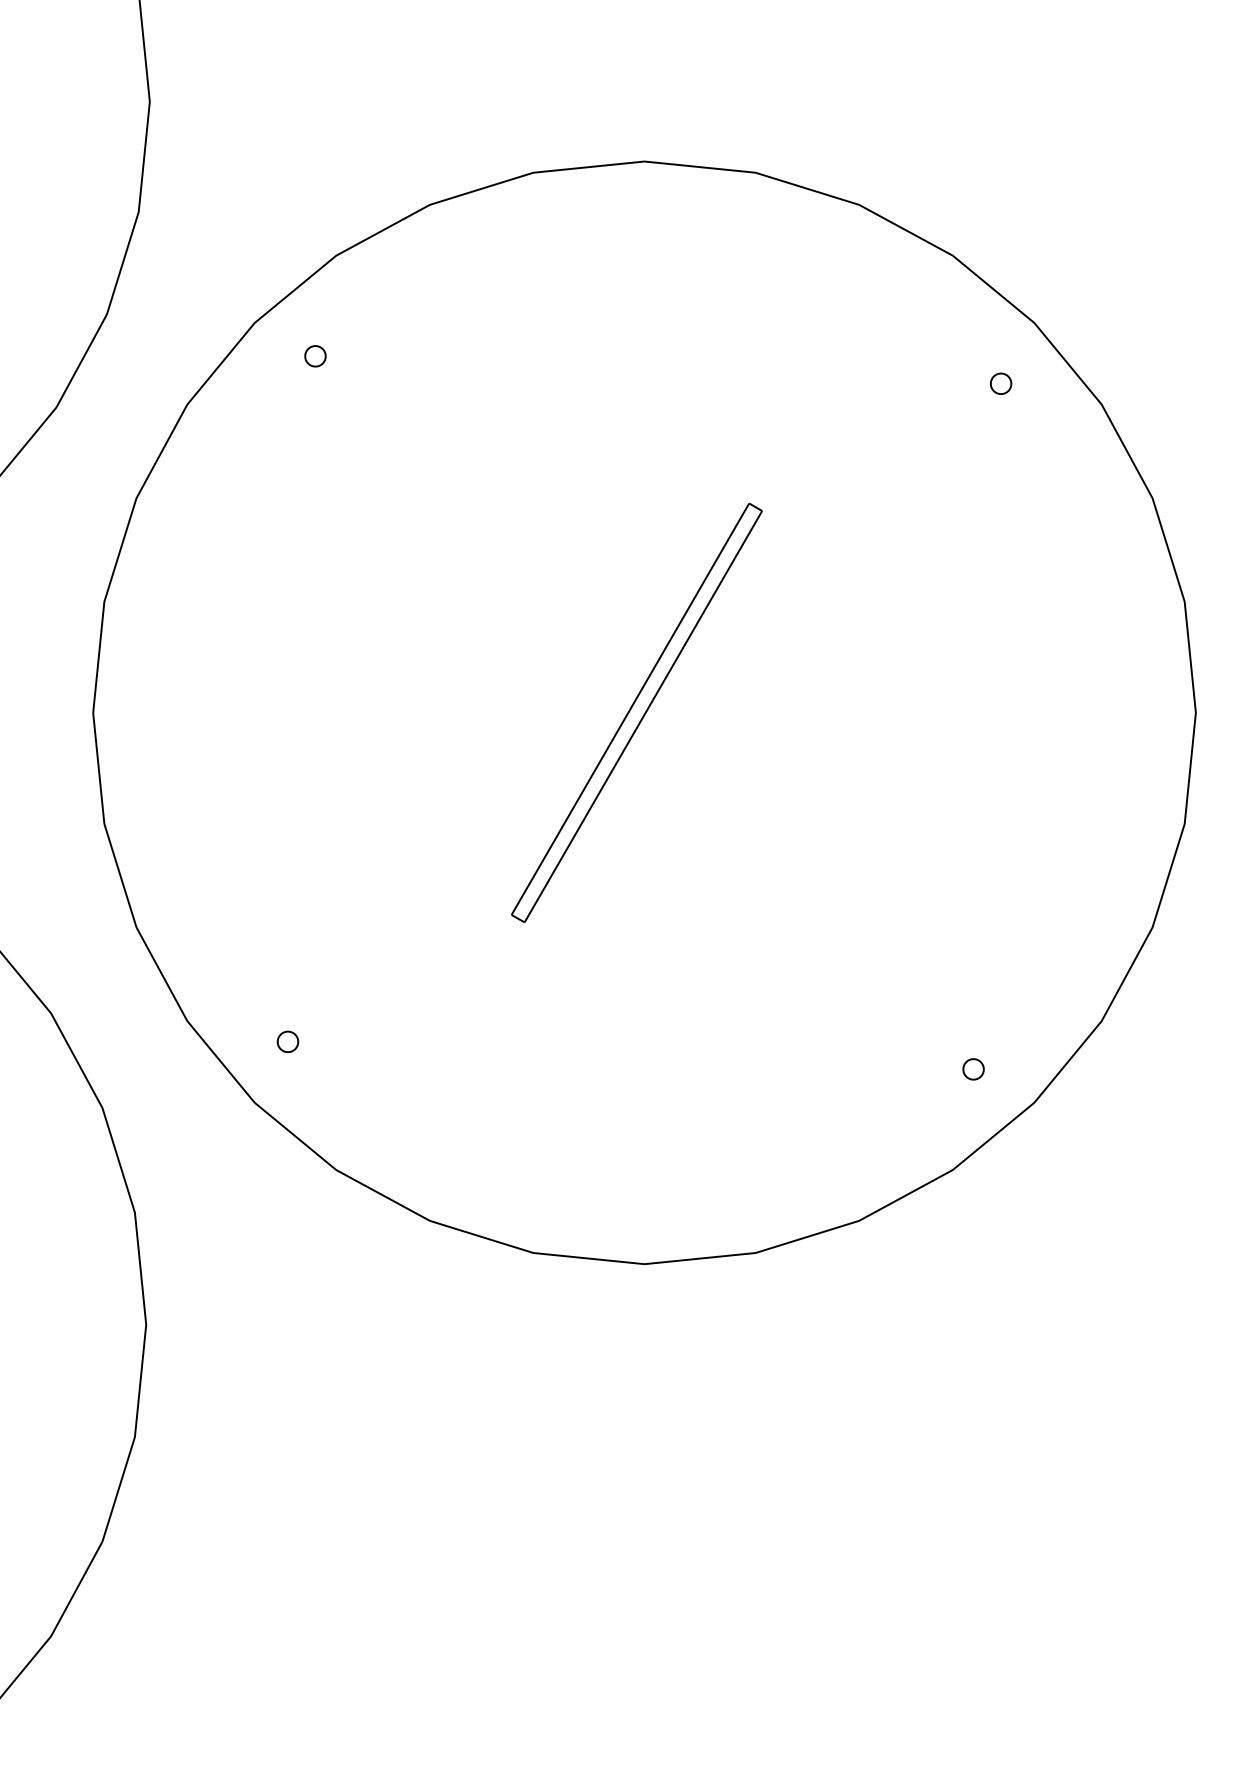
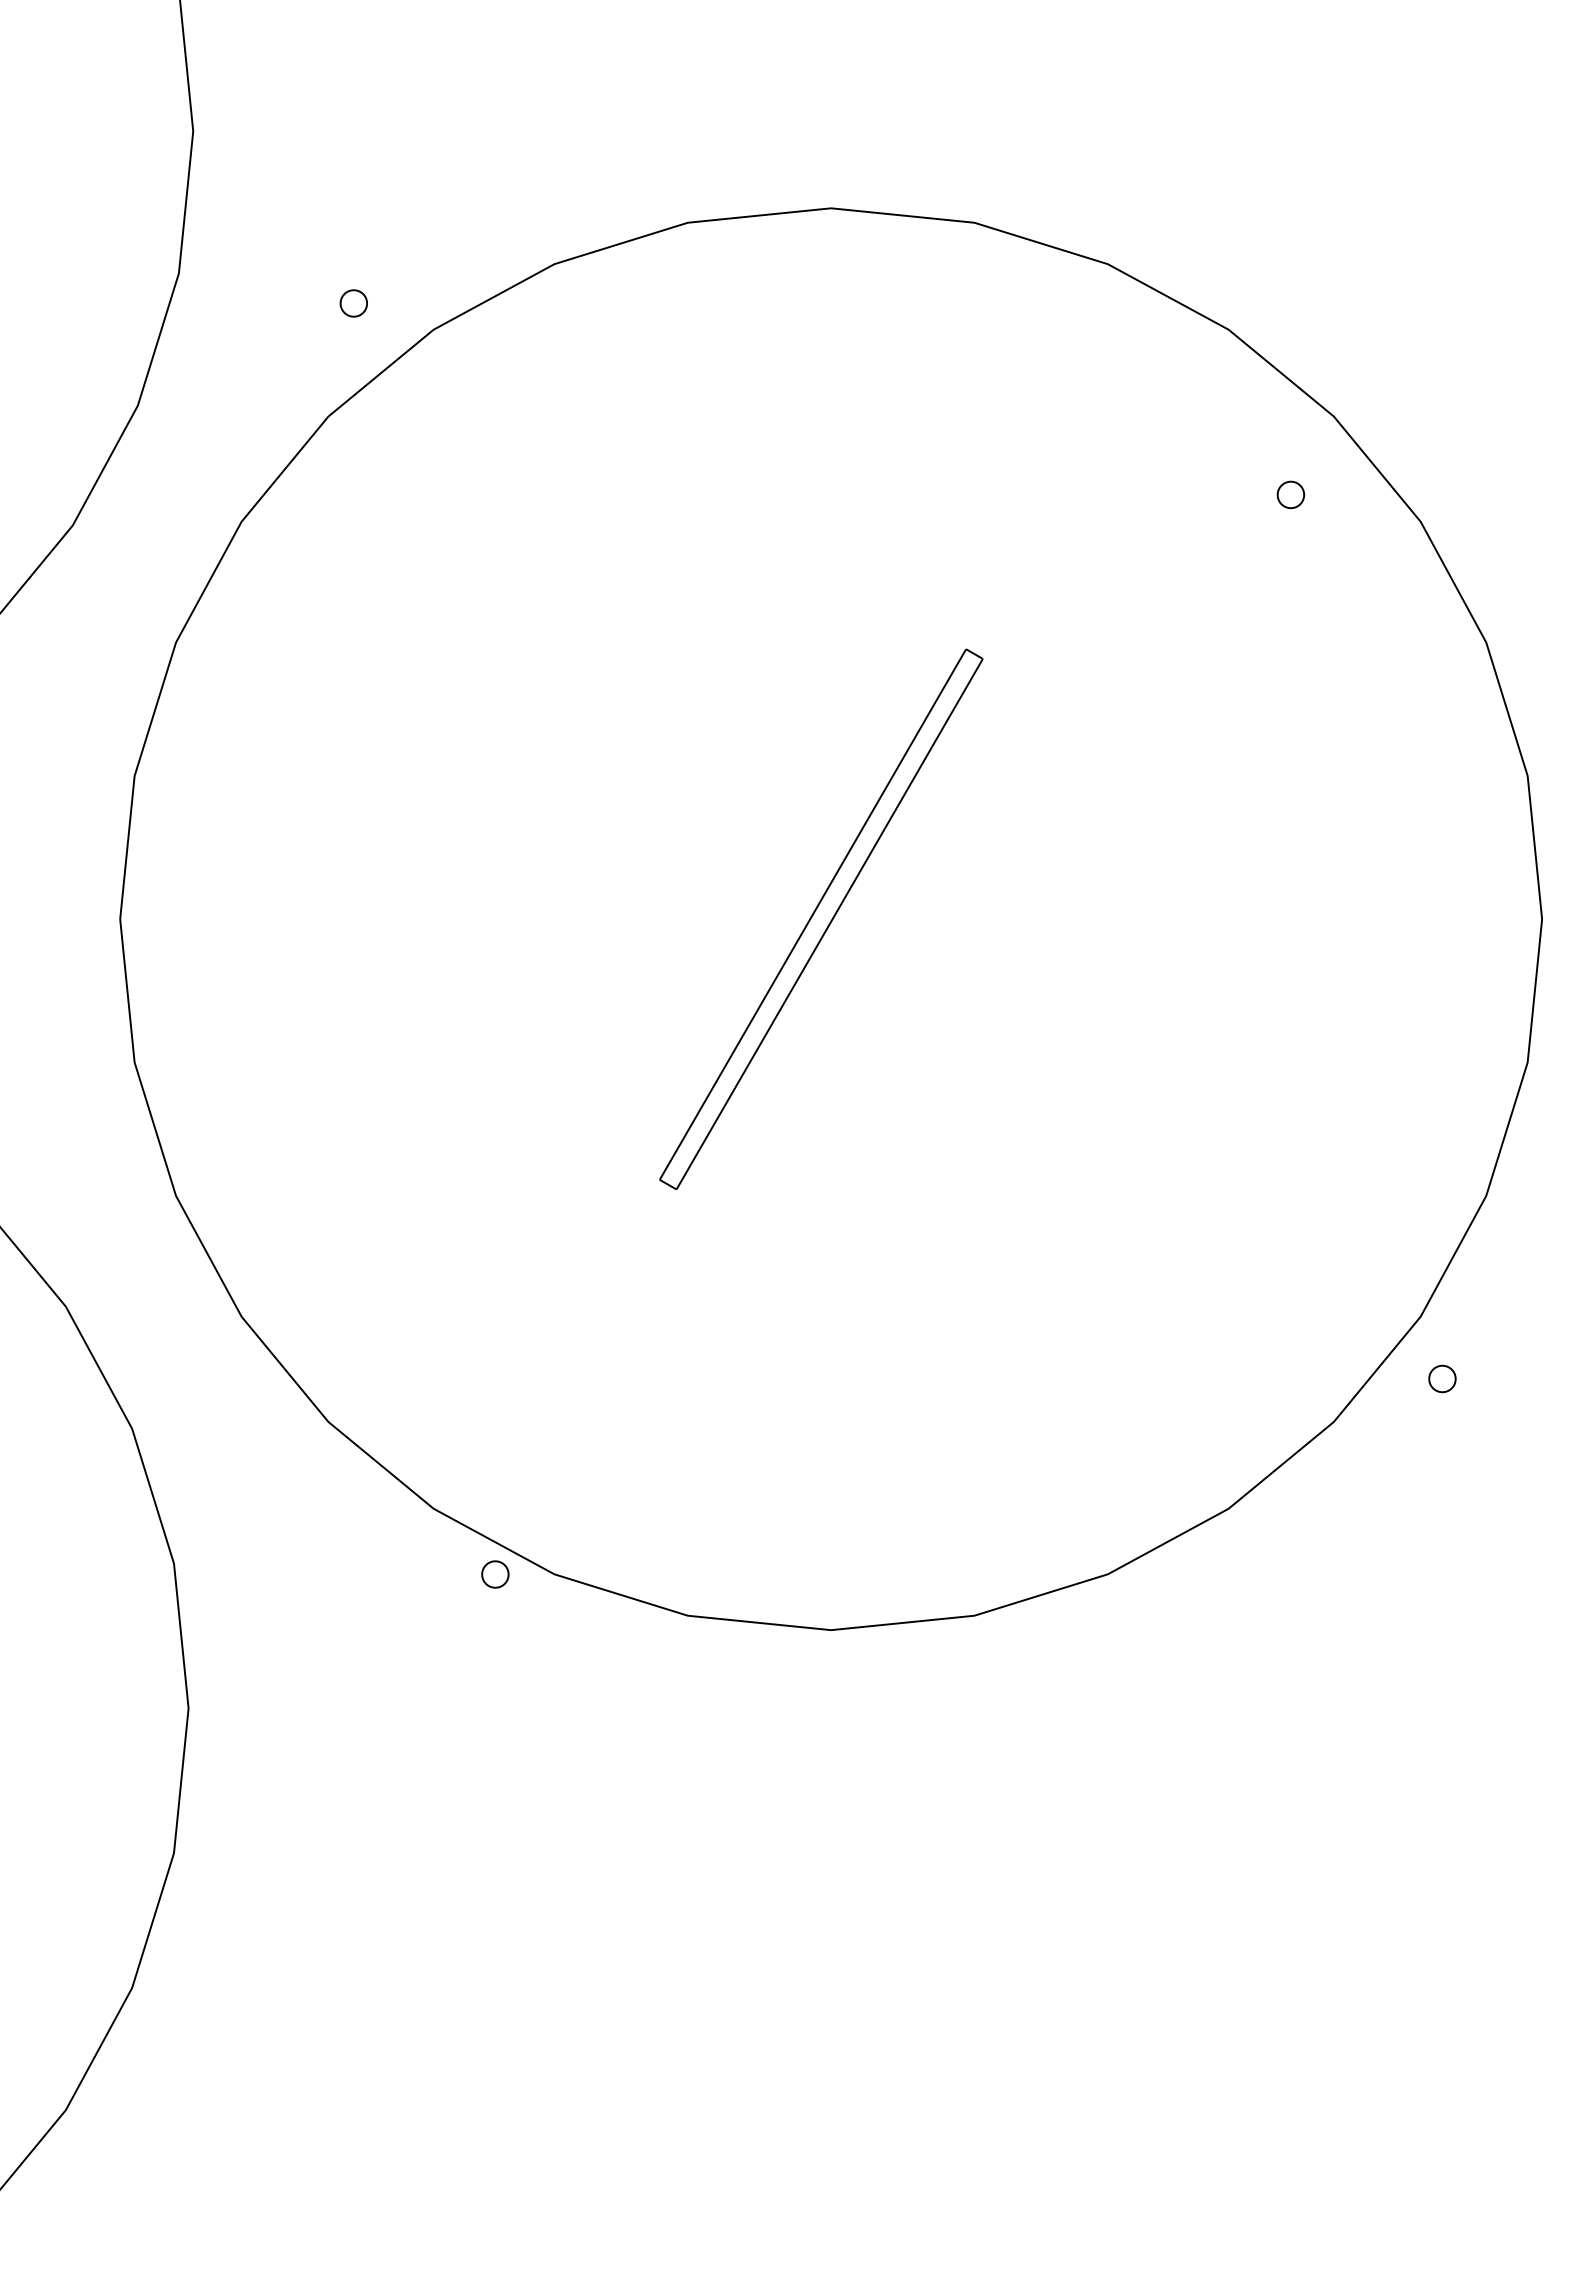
part: (315, 356) -> (353, 303), moved
part: (288, 1041) -> (495, 1574), moved
part: (973, 1069) -> (1442, 1378), moved

